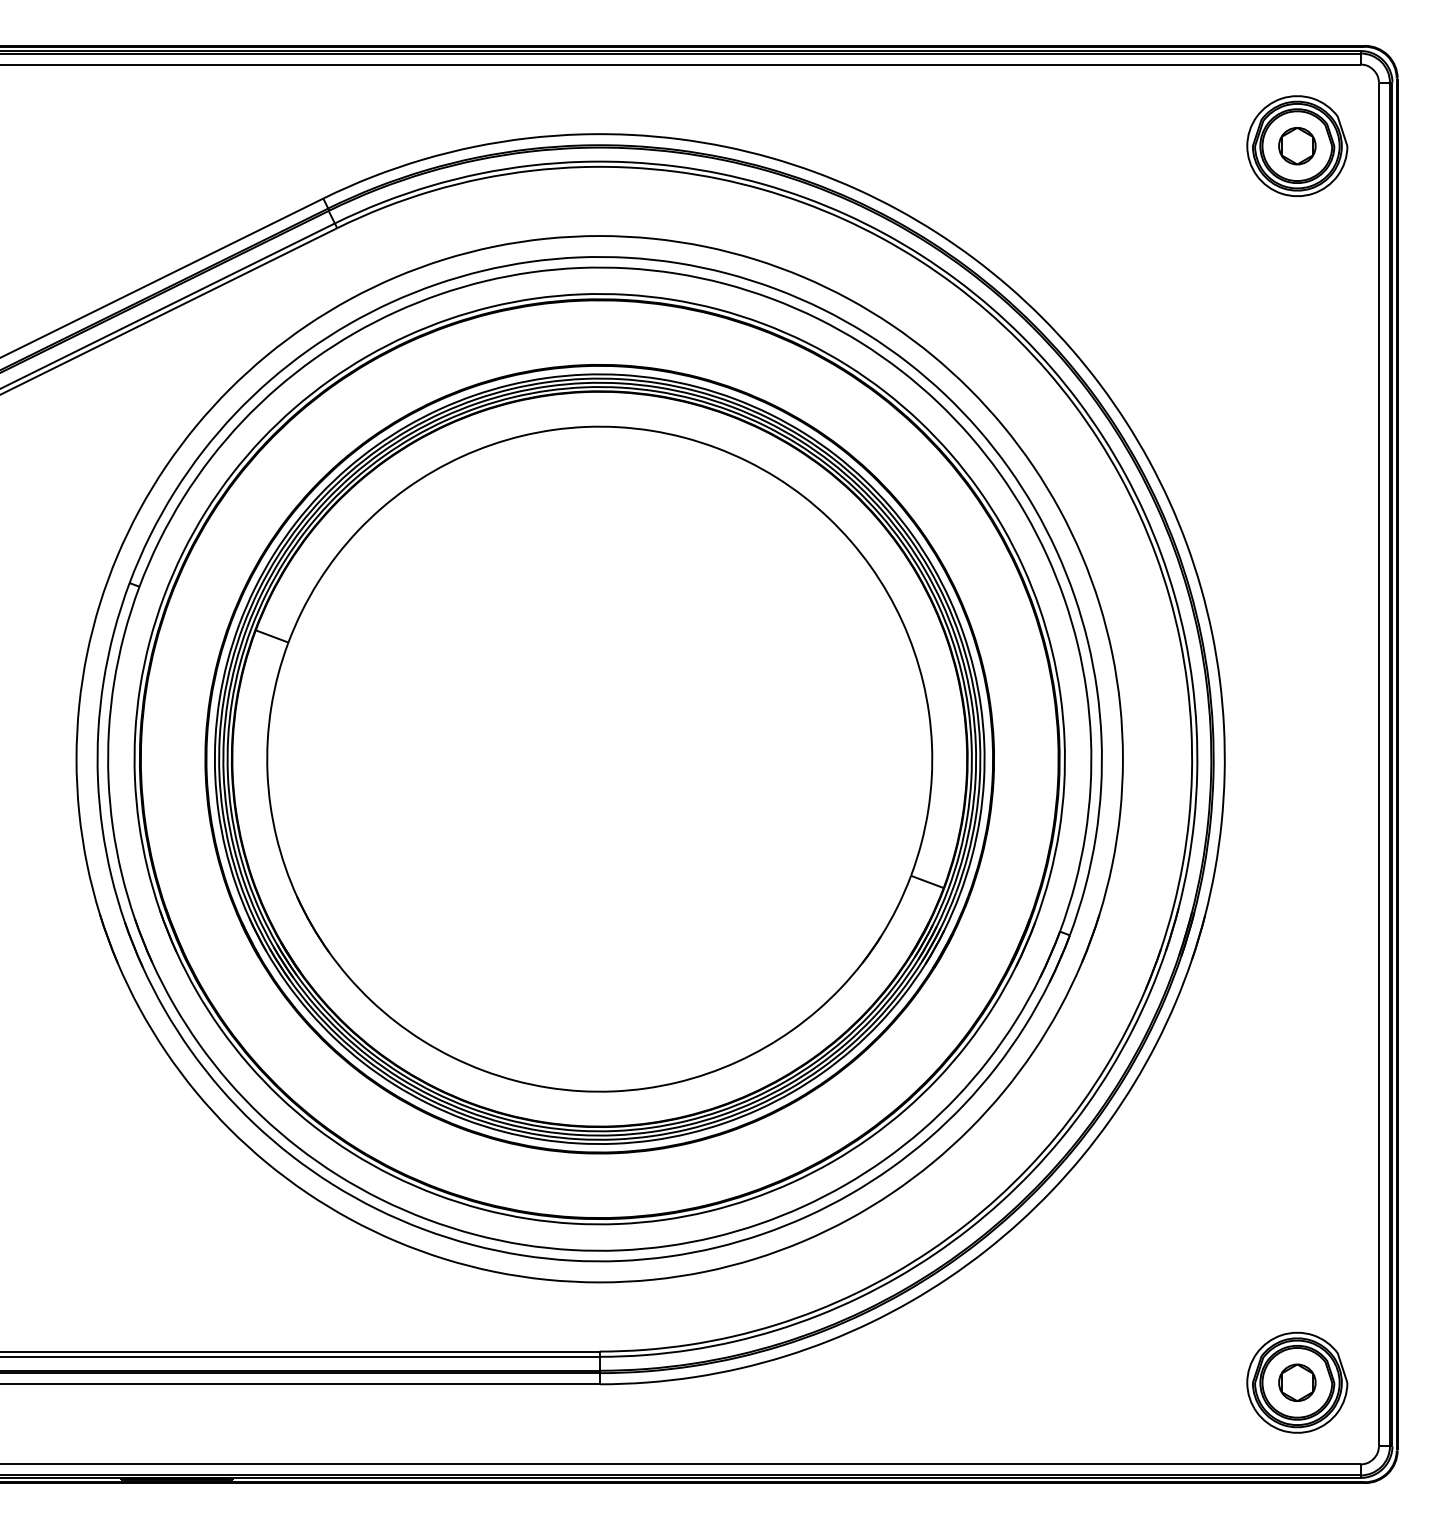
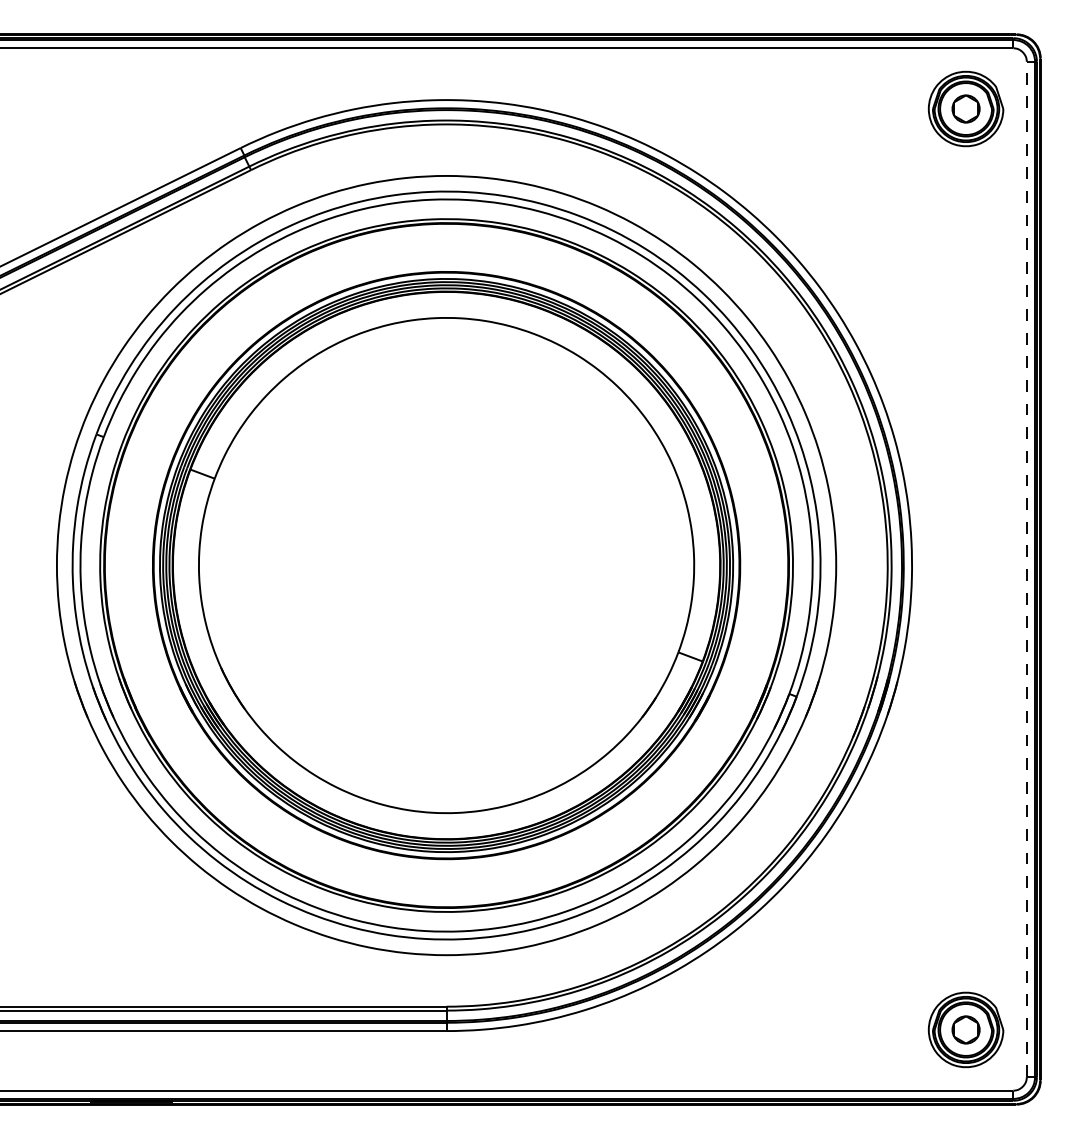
line: (1378, 764) -> (1026, 569), solid -> dashed

